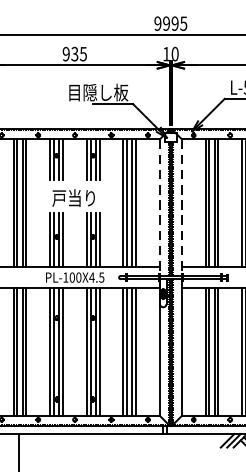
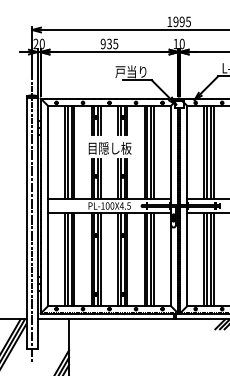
text: (157, 23) -> (169, 21), 9995 -> 1995
text: (98, 92) -> (126, 71), 目隠し板 -> 戸当り
text: (74, 198) -> (109, 148), 戸当り -> 目隠し板
line: (160, 207) -> (171, 155), dashed -> solid
line: (182, 207) -> (187, 155), dashed -> solid

